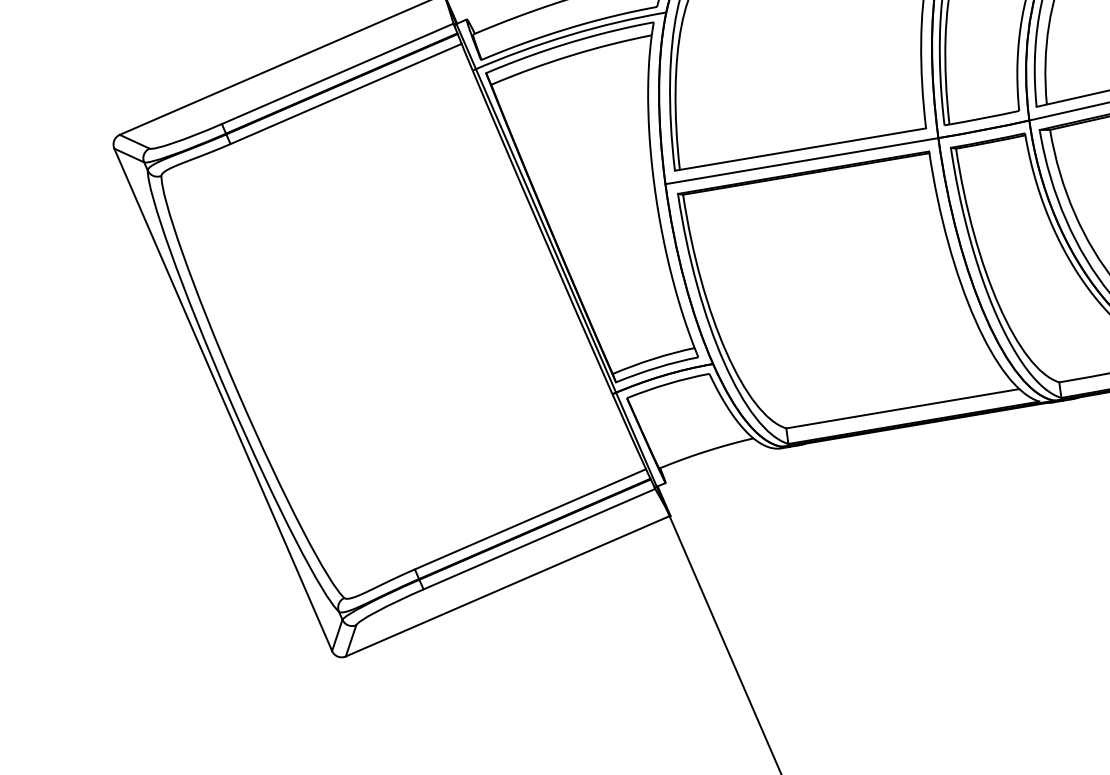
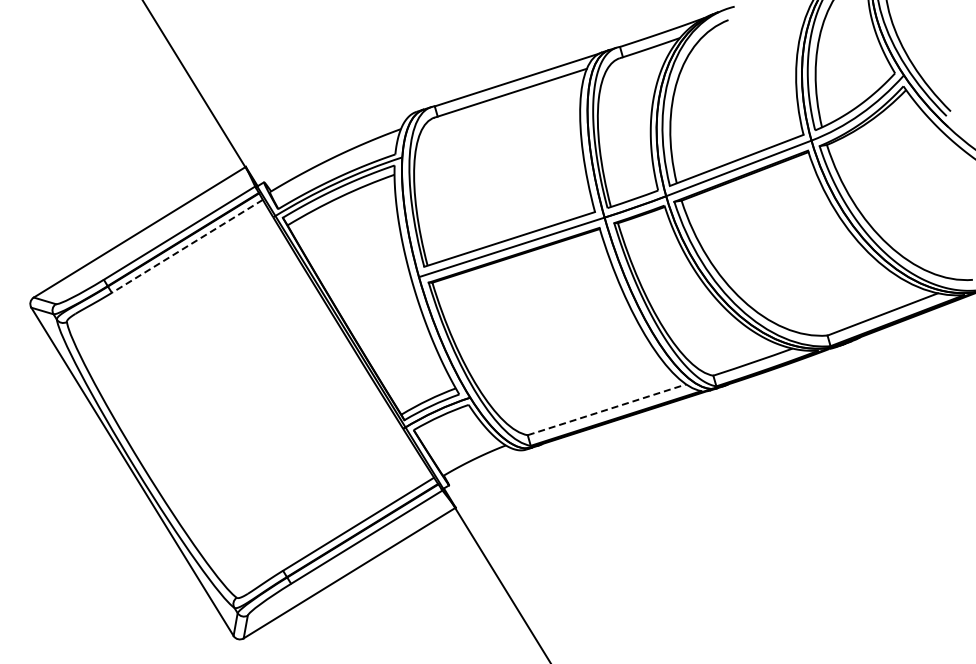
line: (346, 94) -> (187, 246), solid -> dashed
line: (903, 408) -> (607, 409), solid -> dashed

